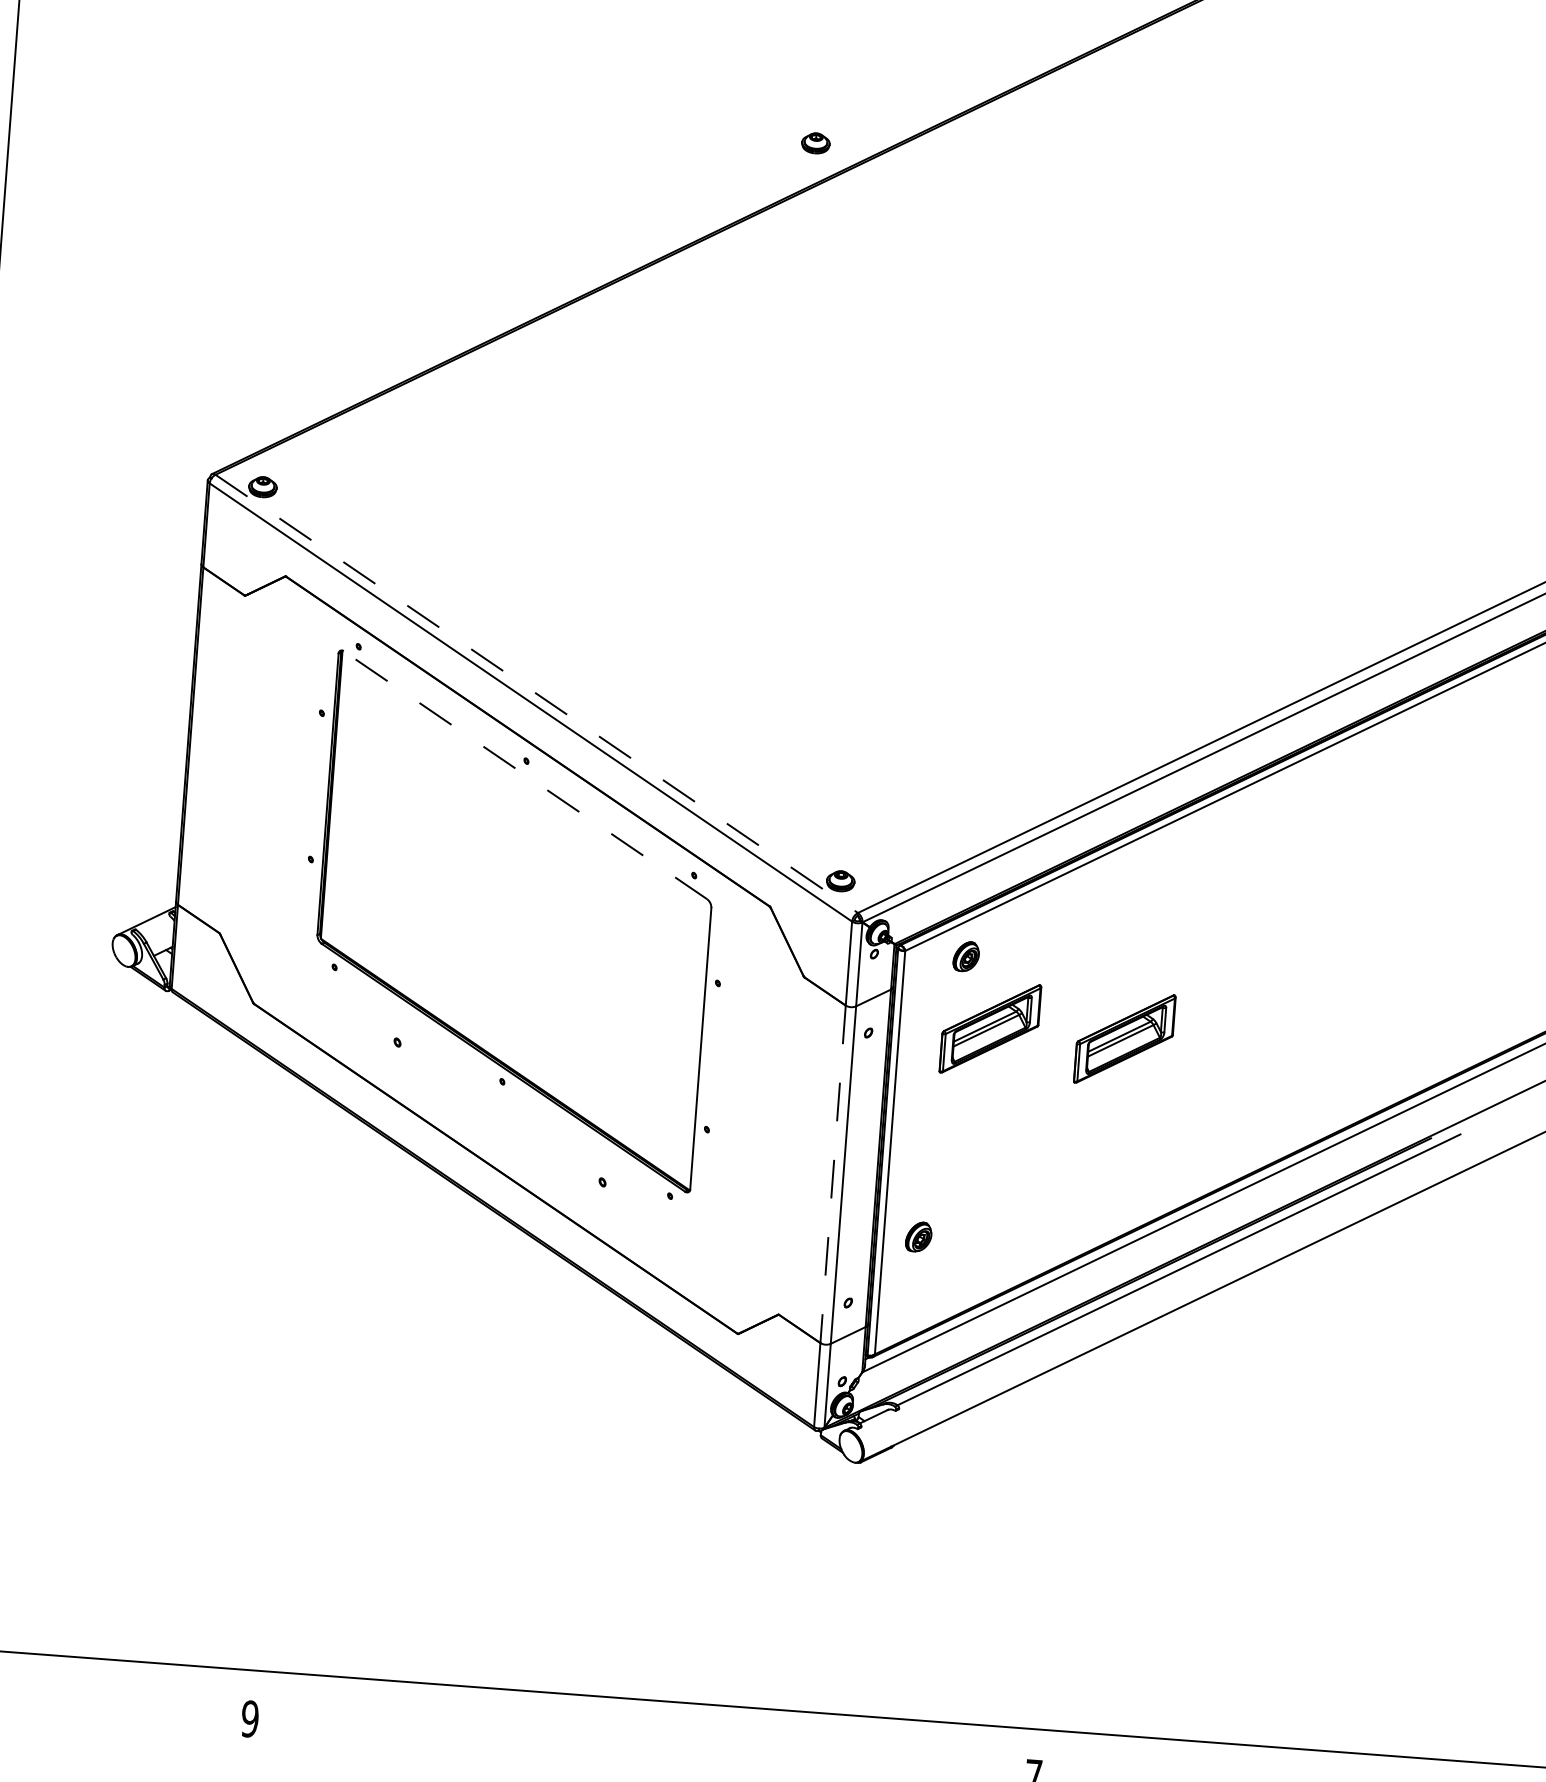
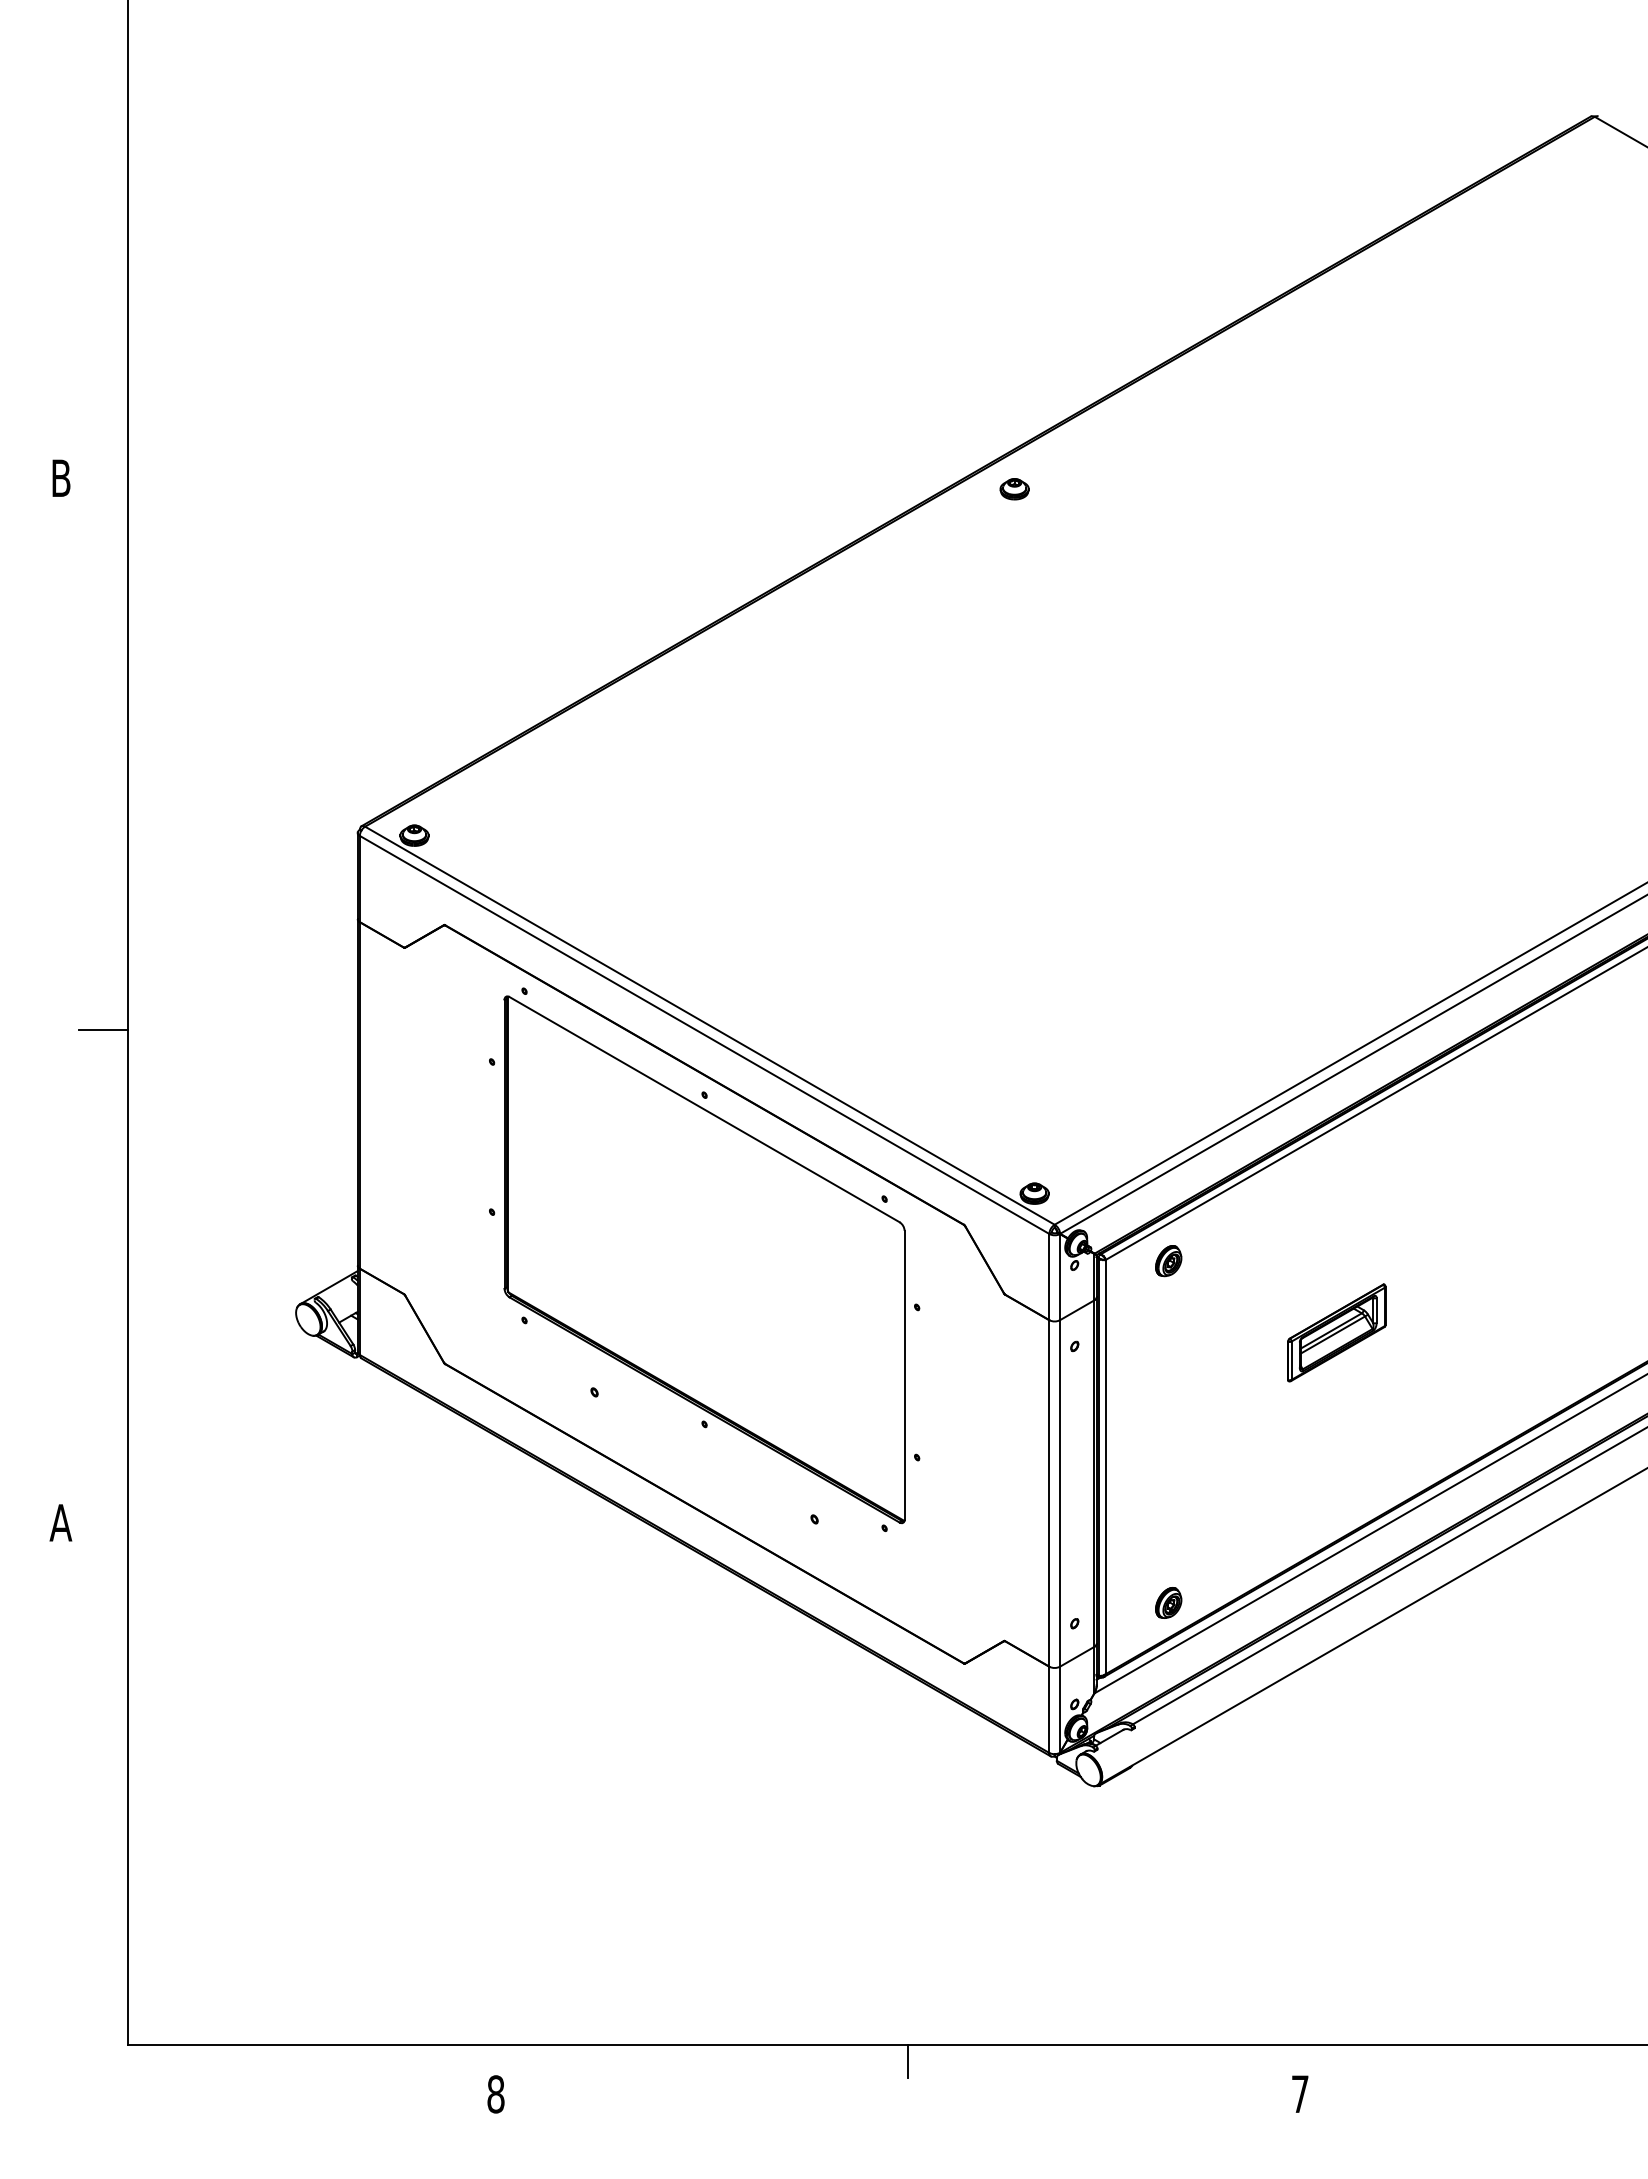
part: (815, 143) -> (1014, 489), moved
line: (537, 693) -> (710, 1025), dashed -> solid
line: (525, 775) -> (704, 1109), dashed -> solid
part: (990, 1028) -> (1198, 1332), removed
line: (833, 1174) -> (1049, 1493), dashed -> solid
part: (918, 1236) -> (1168, 1602), moved
line: (654, 1717) -> (908, 2061), added
text: (249, 1719) -> (495, 2094), 9 -> 8

